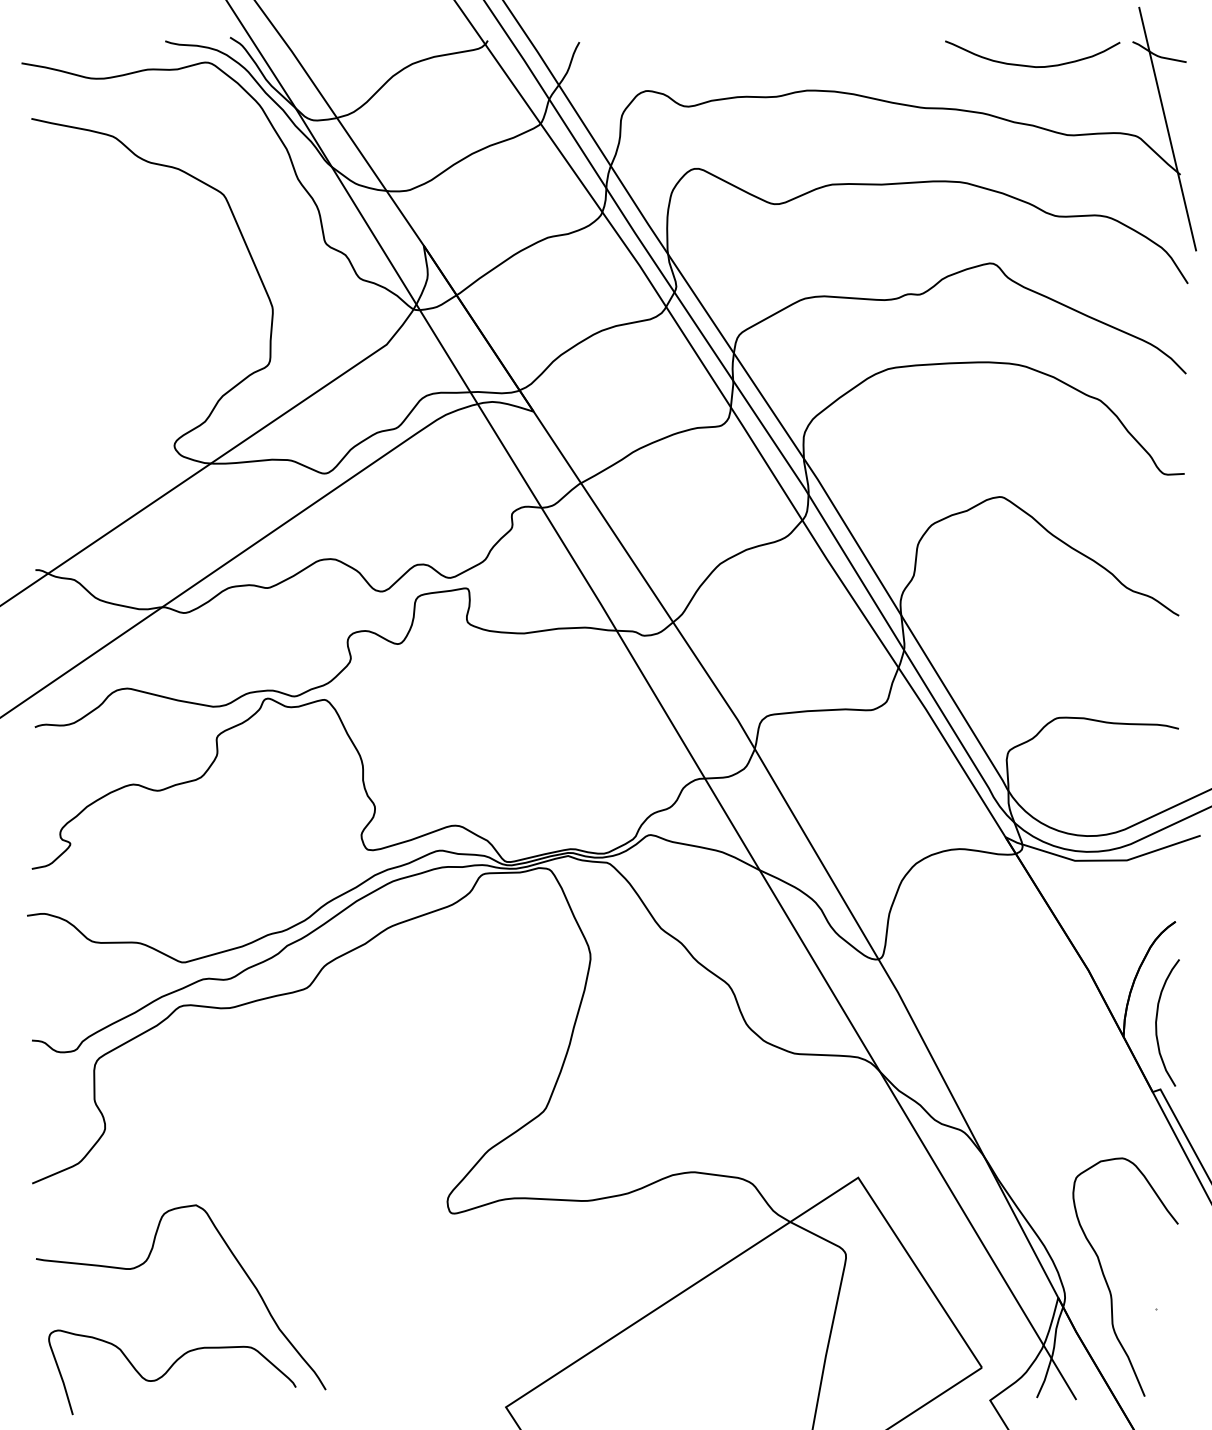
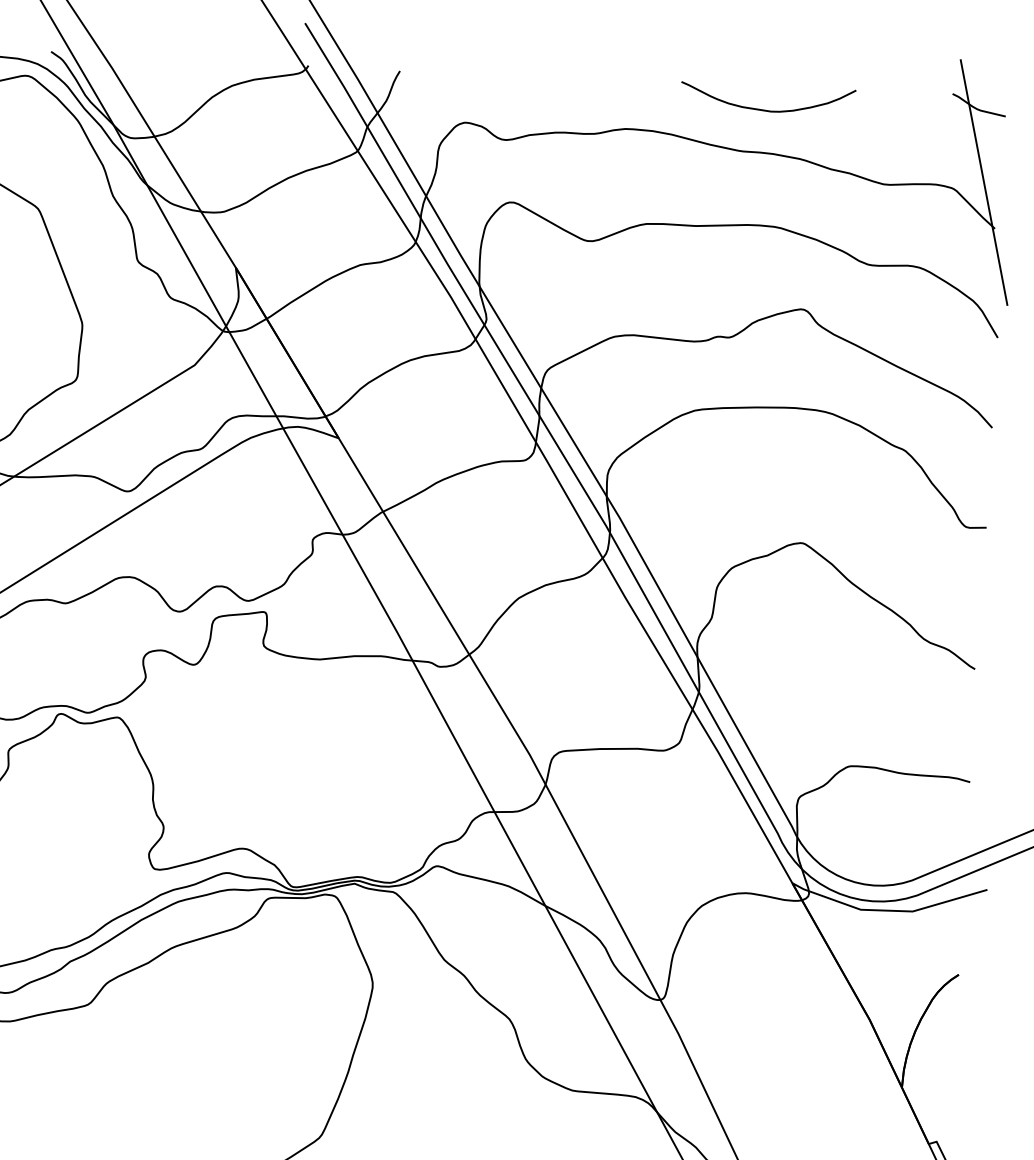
curve: (1032, 65) -> (767, 109), moved
curve: (1157, 1021) -> (936, 1073), removed

